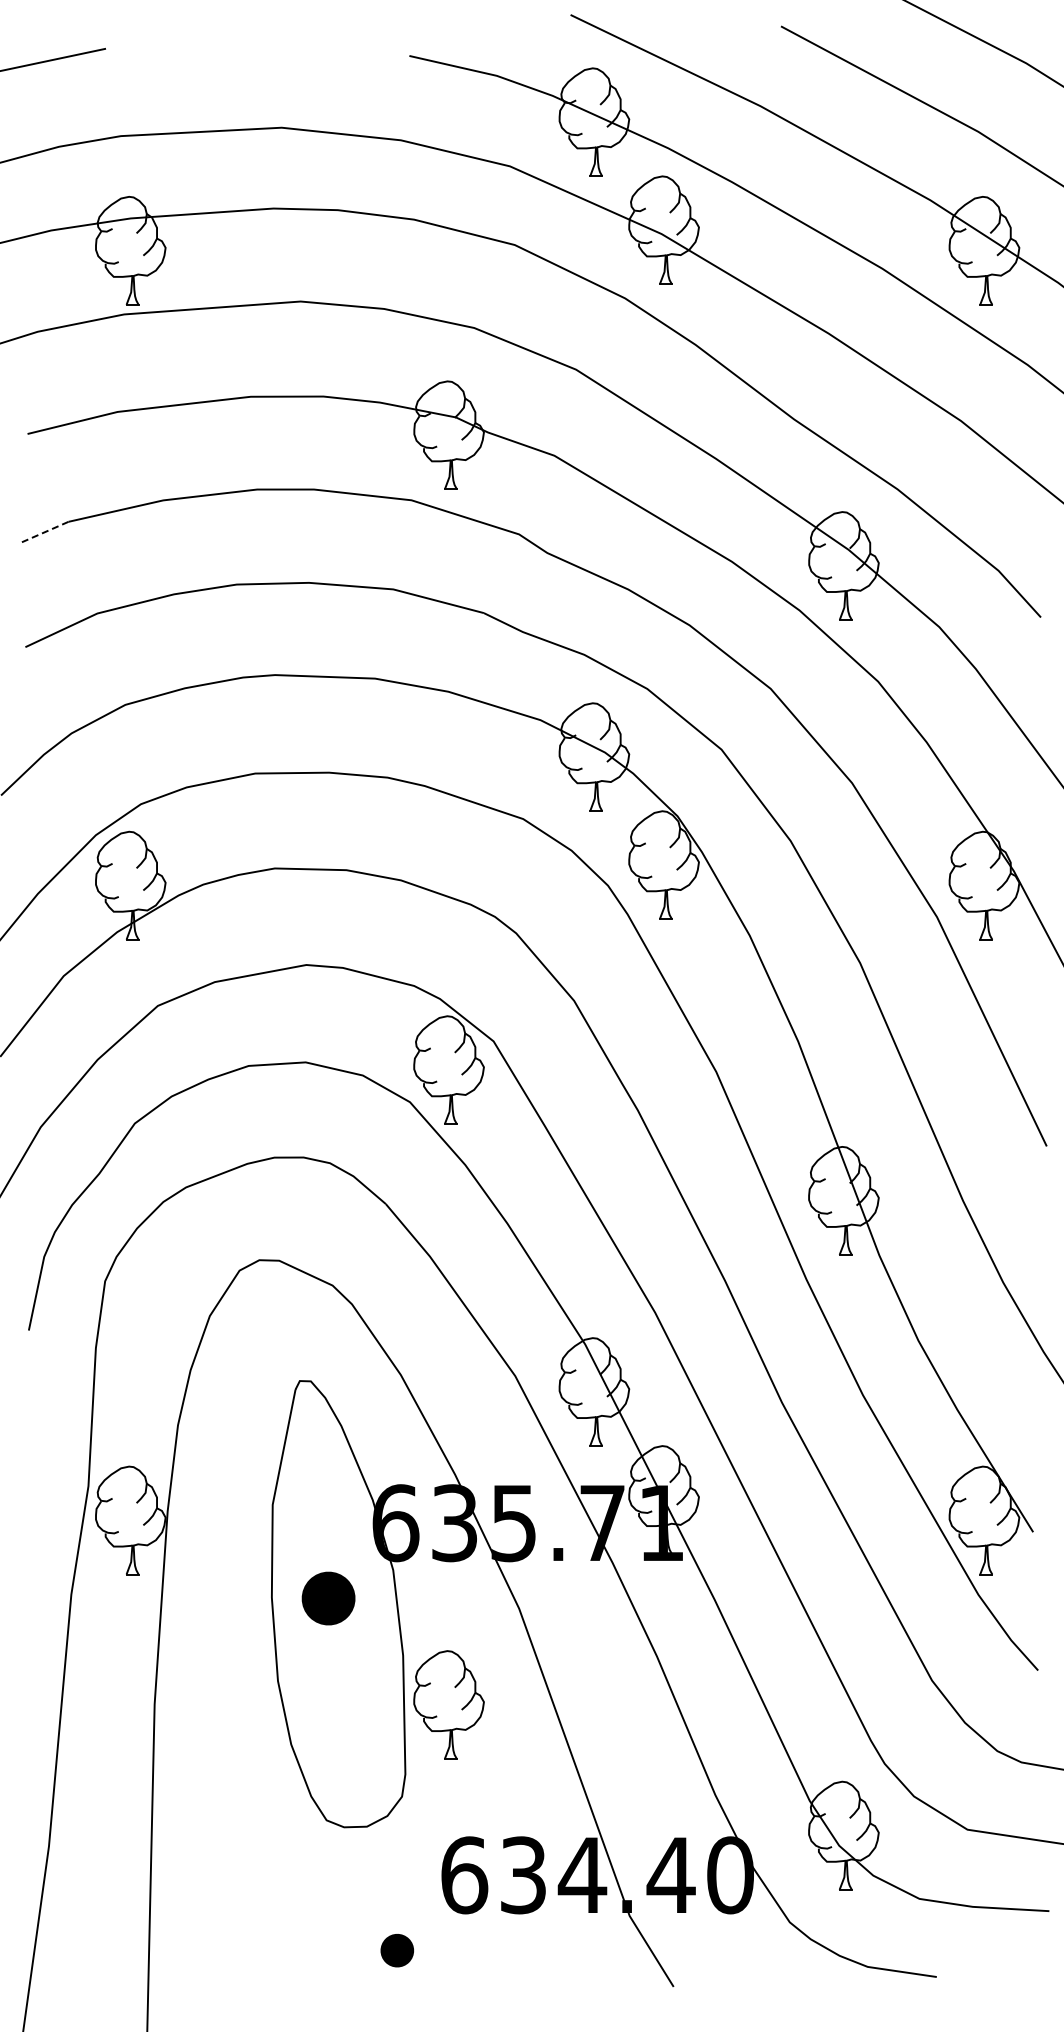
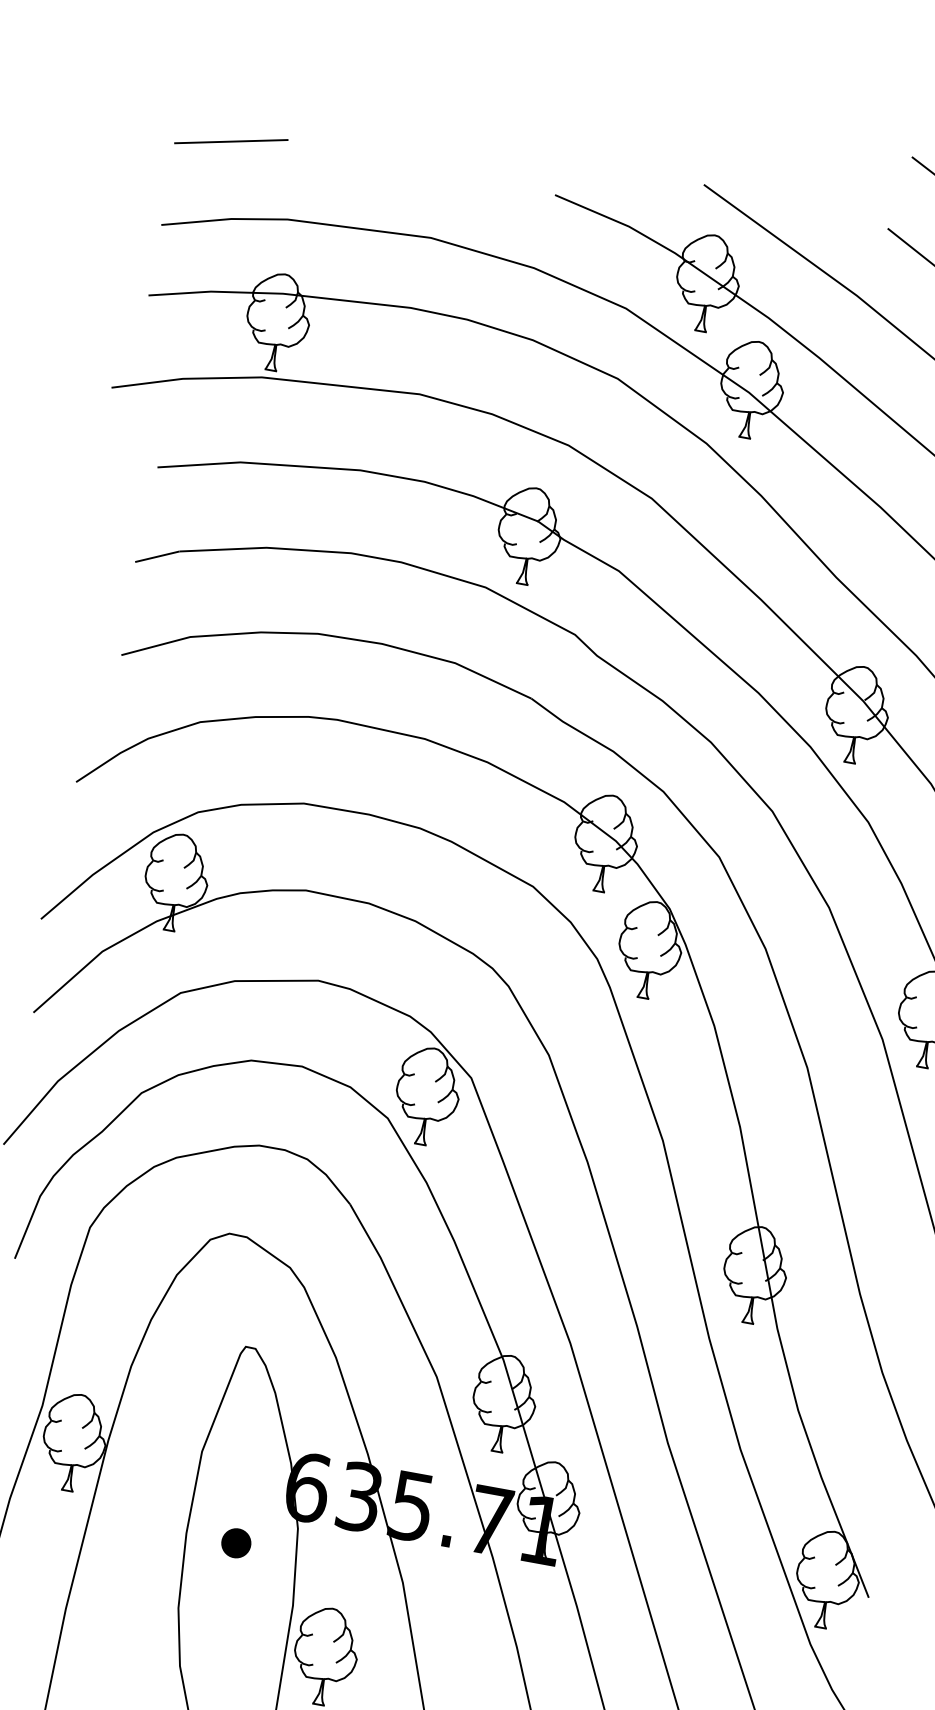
line: (44, 532) -> (156, 557), dashed -> solid
part: (328, 1598) -> (236, 1543), size x0.62

